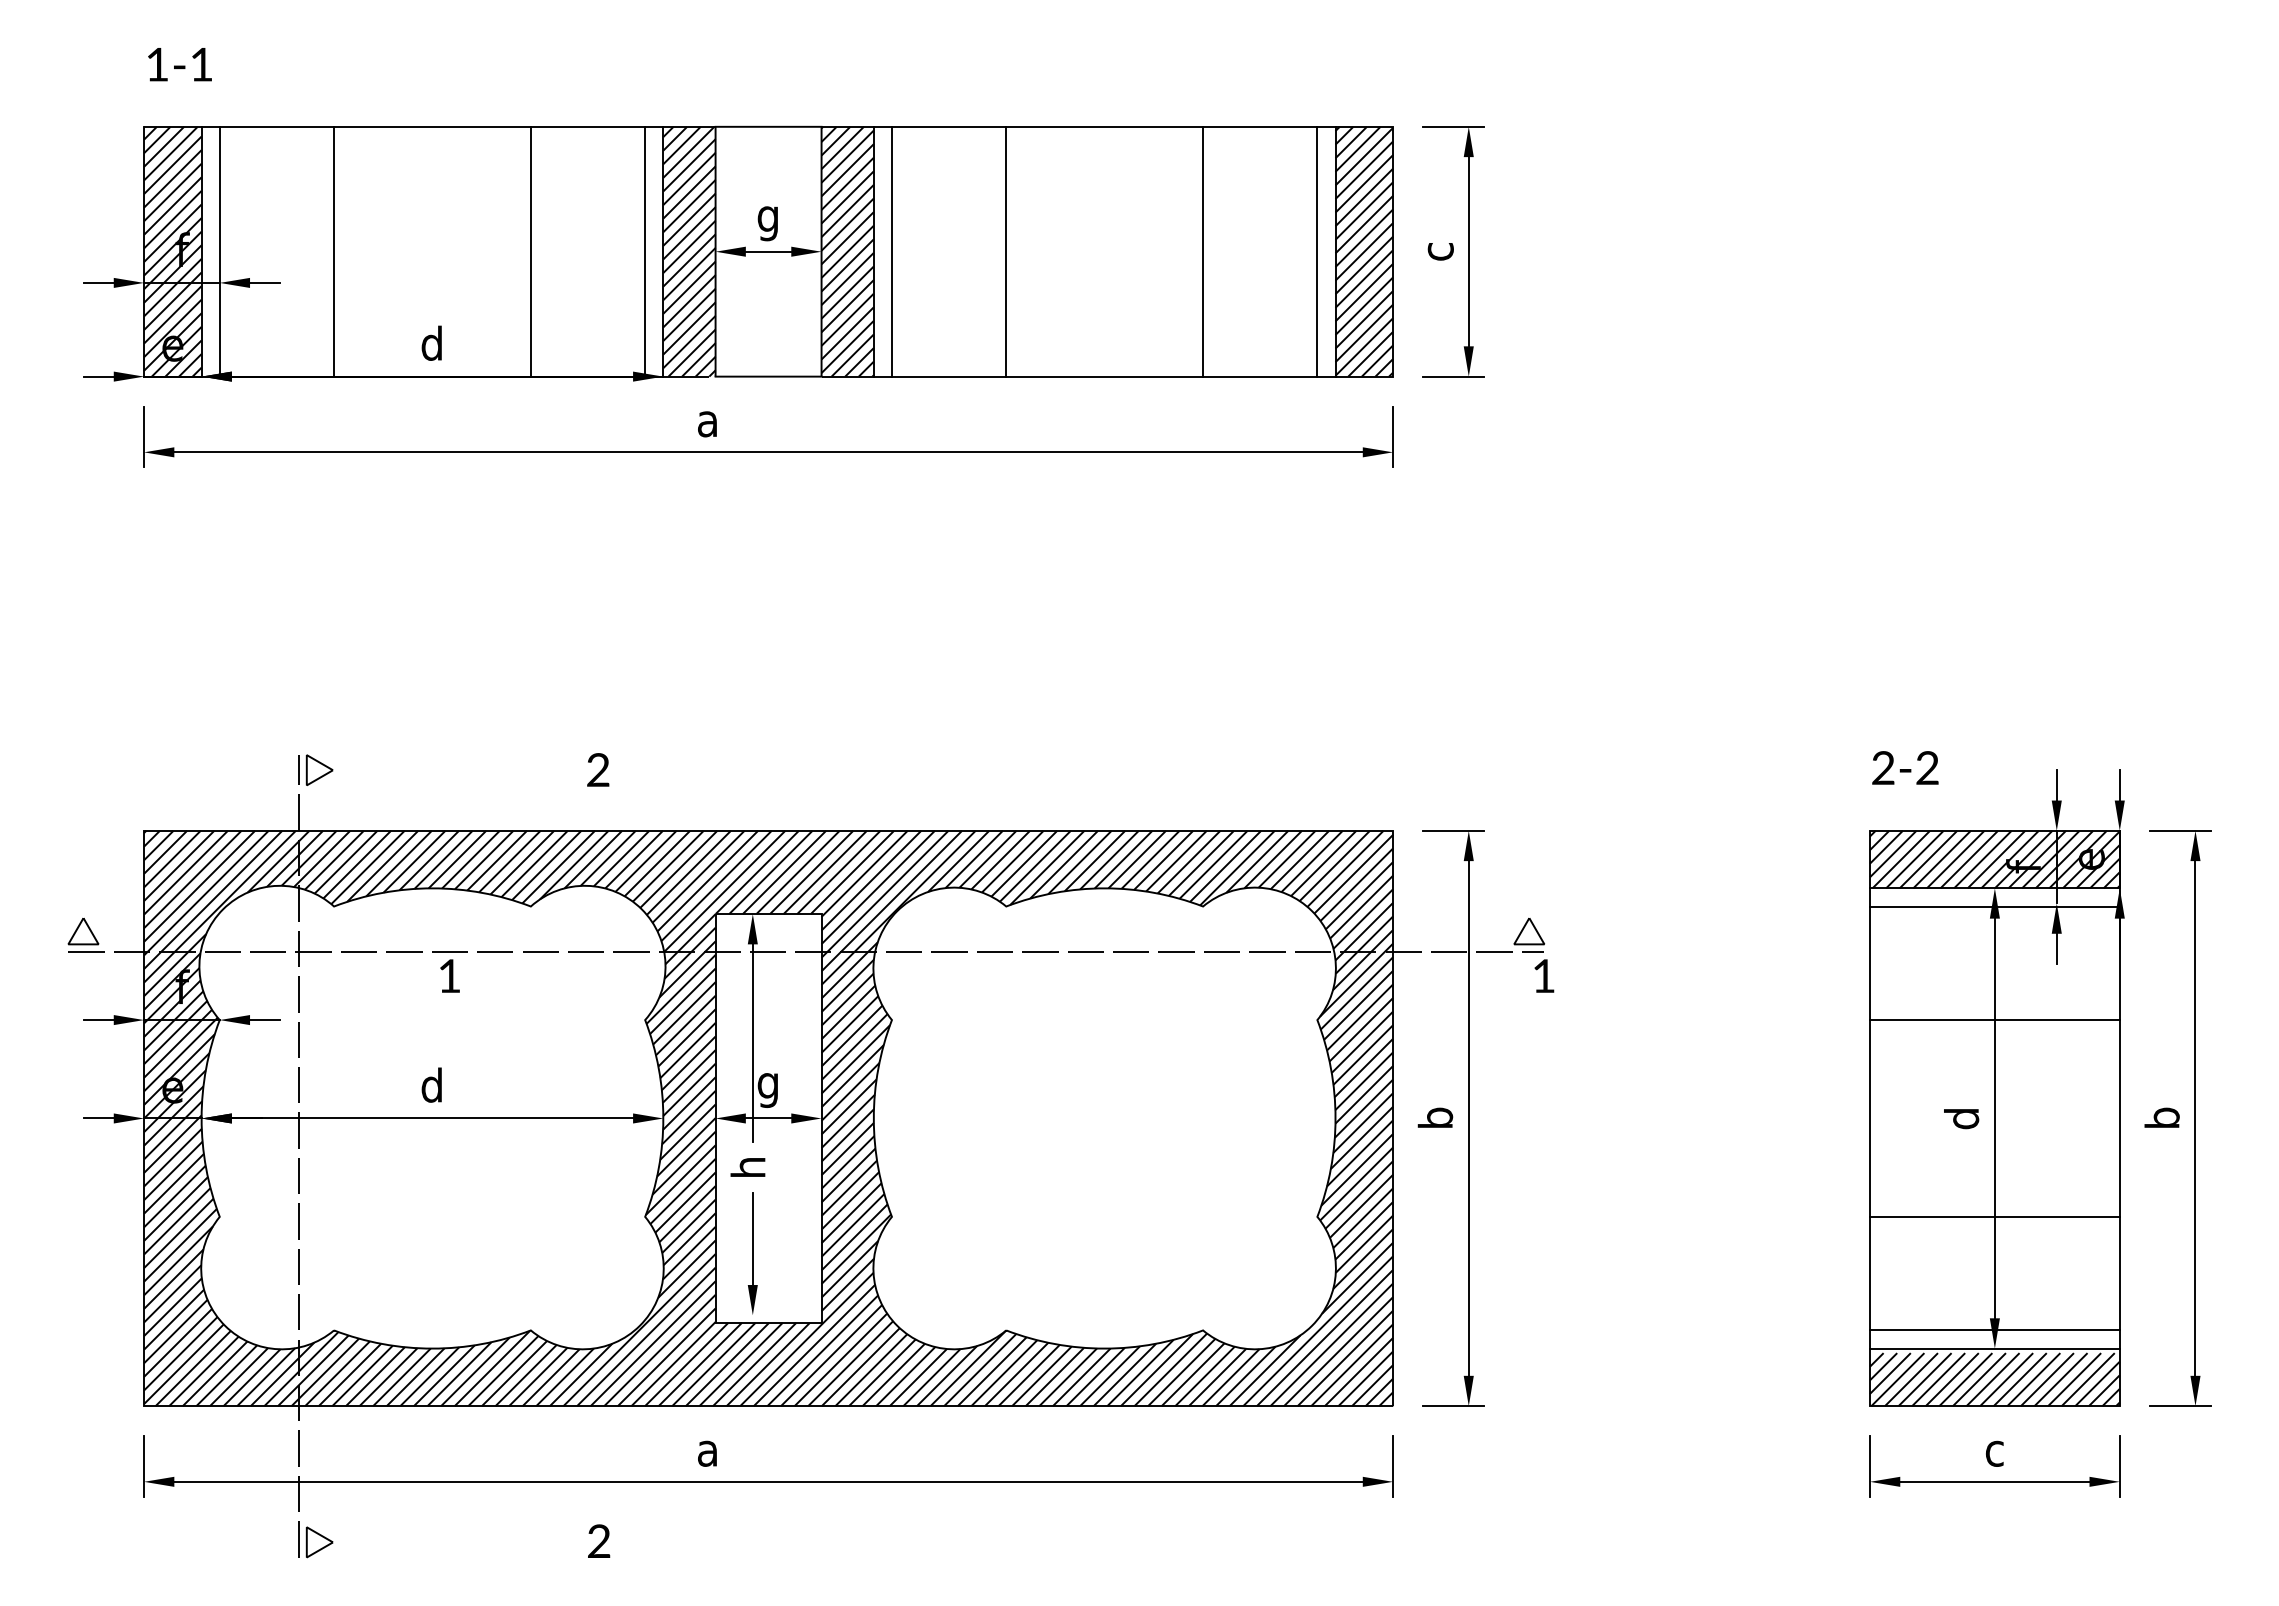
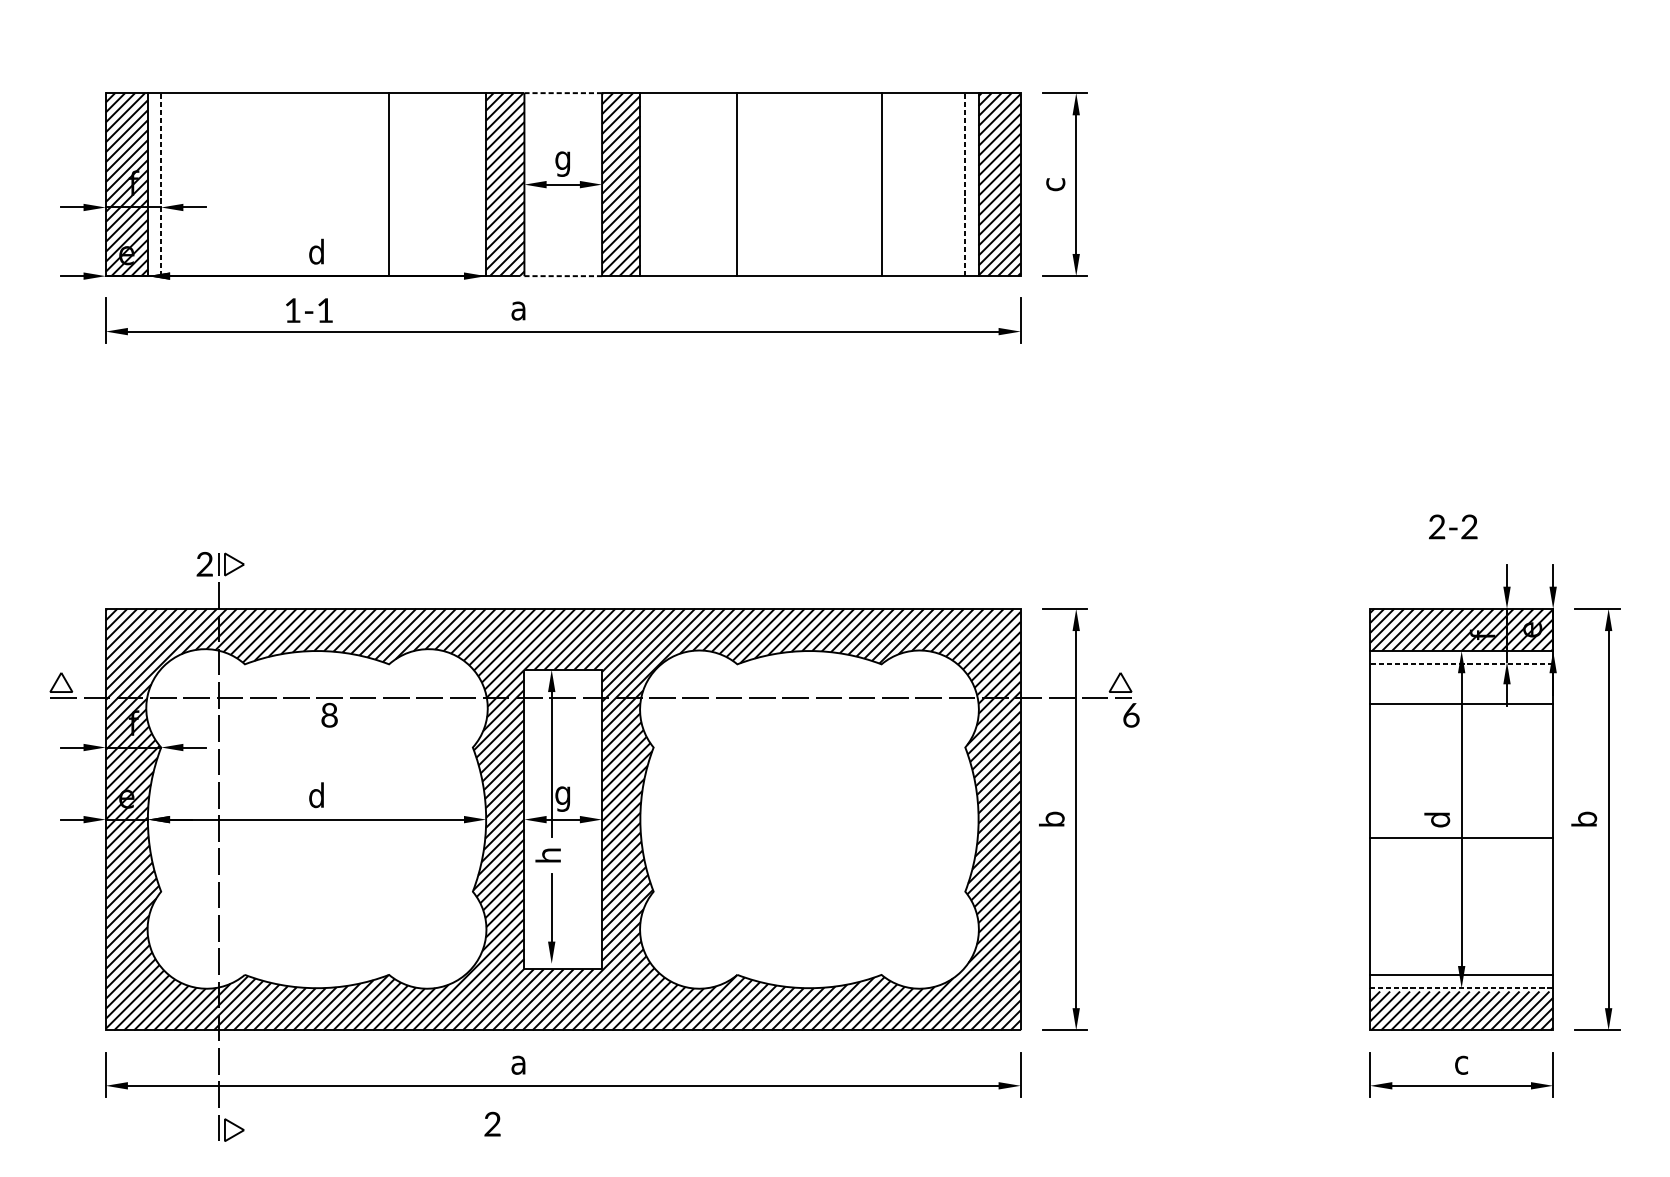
text: (179, 64) -> (308, 310), moved
line: (768, 126) -> (563, 92), solid -> dashed
line: (219, 251) -> (161, 184), solid -> dashed
line: (334, 251) -> (245, 184), removed
line: (645, 251) -> (473, 184), removed
line: (891, 251) -> (653, 184), removed
line: (1317, 251) -> (965, 184), solid -> dashed
line: (768, 376) -> (563, 276), solid -> dashed
text: (1905, 767) -> (1453, 526), moved
text: (598, 769) -> (204, 563), moved
line: (1994, 906) -> (1461, 664), solid -> dashed
text: (1544, 975) -> (1131, 714), 1 -> 6
text: (449, 976) -> (329, 715), 1 -> 8
line: (1994, 1020) -> (1461, 704), moved
line: (1994, 1216) -> (1461, 837), moved
line: (1994, 1348) -> (1461, 988), solid -> dashed
text: (599, 1540) -> (492, 1123), moved

